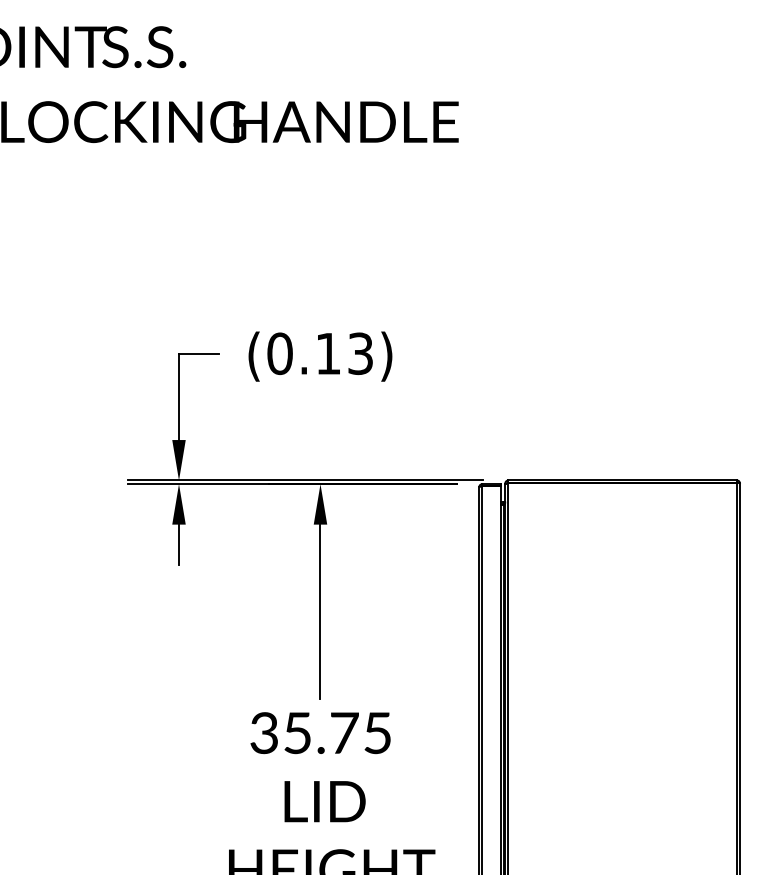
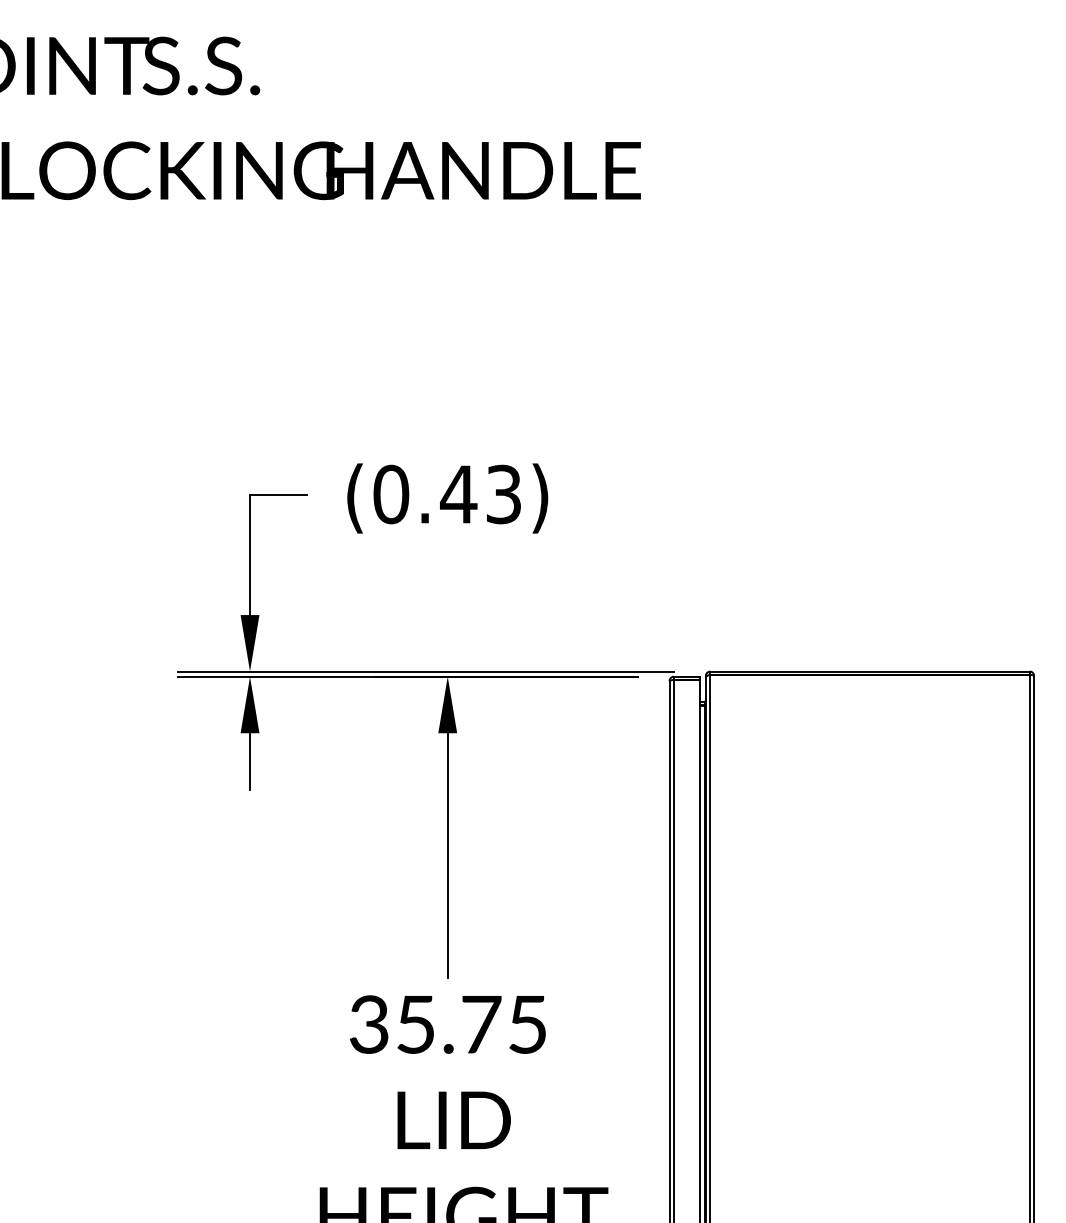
text: (328, 353) -> (458, 494), (0.13) -> (0.43)

